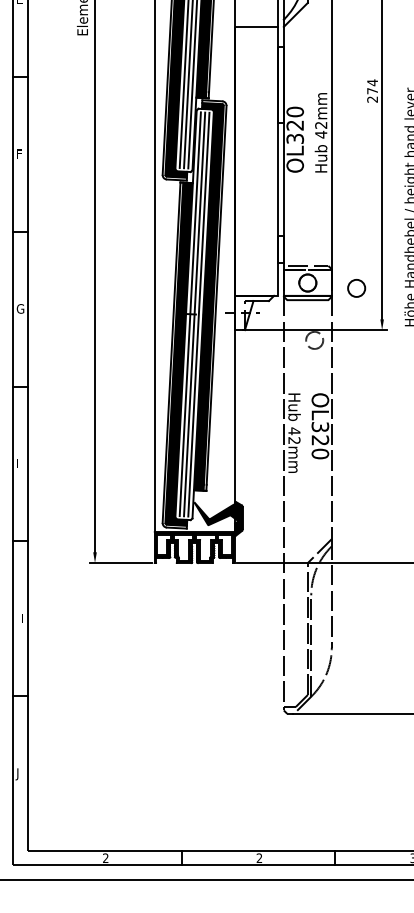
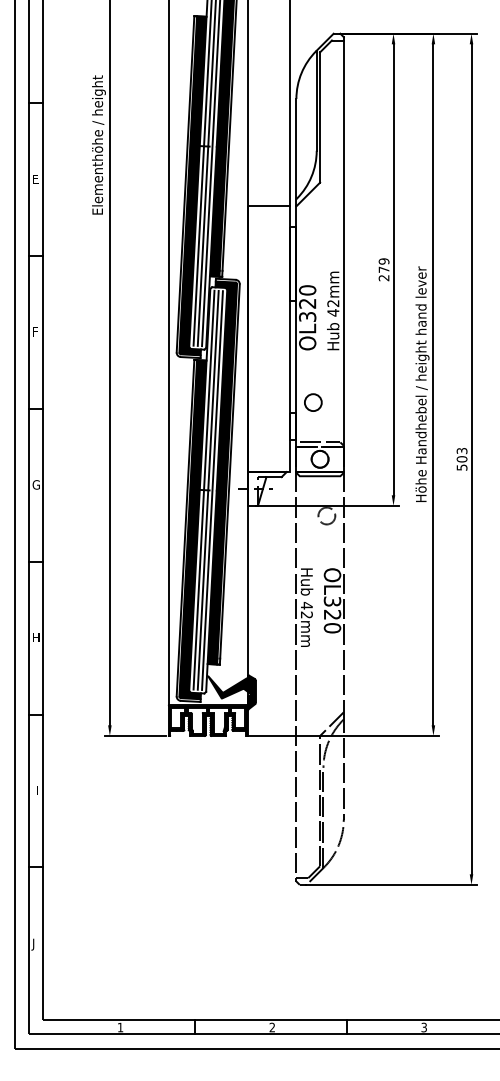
text: (372, 82) -> (383, 261), 274 -> 279
circle: (356, 288) -> (313, 402), moved
text: (20, 463) -> (36, 637), I -> H
text: (104, 857) -> (119, 1026), 2 -> 1

